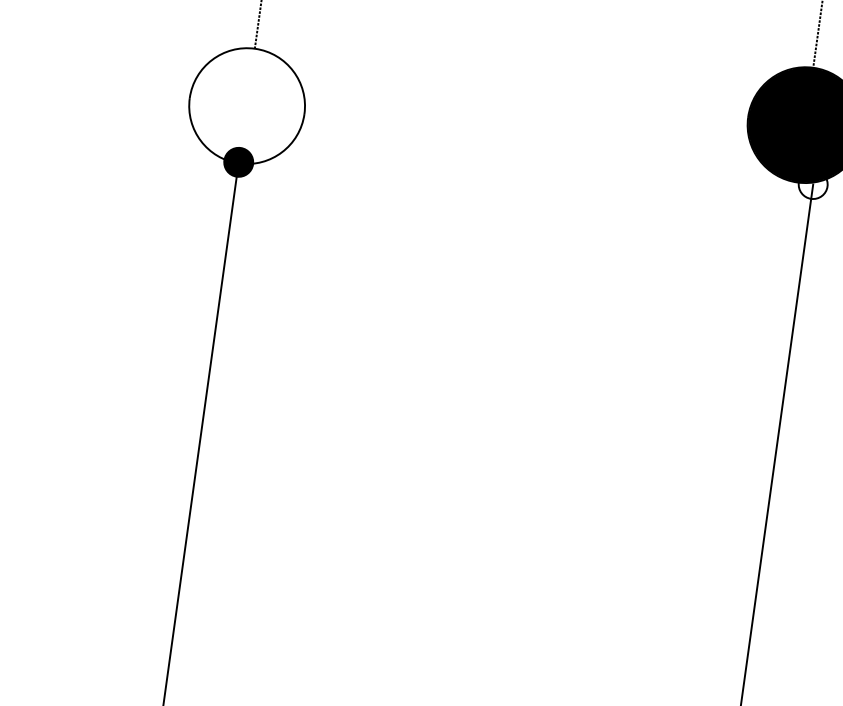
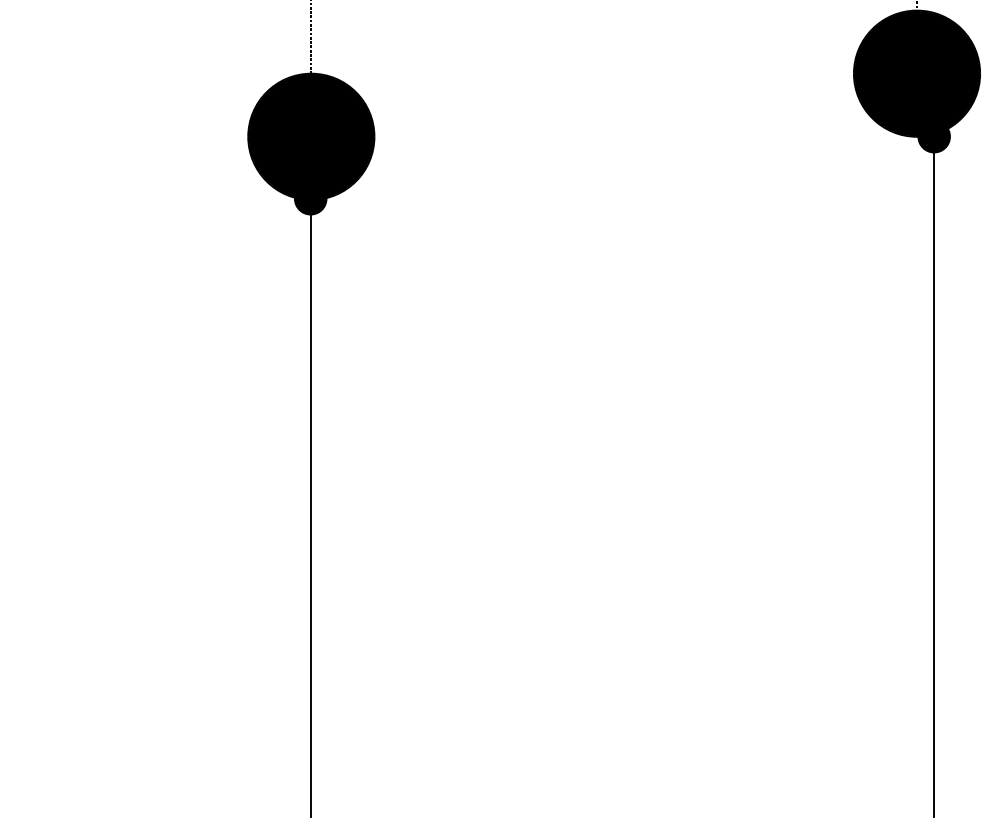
fill: (247, 105) -> (311, 136), added
fill: (812, 184) -> (933, 136), added

